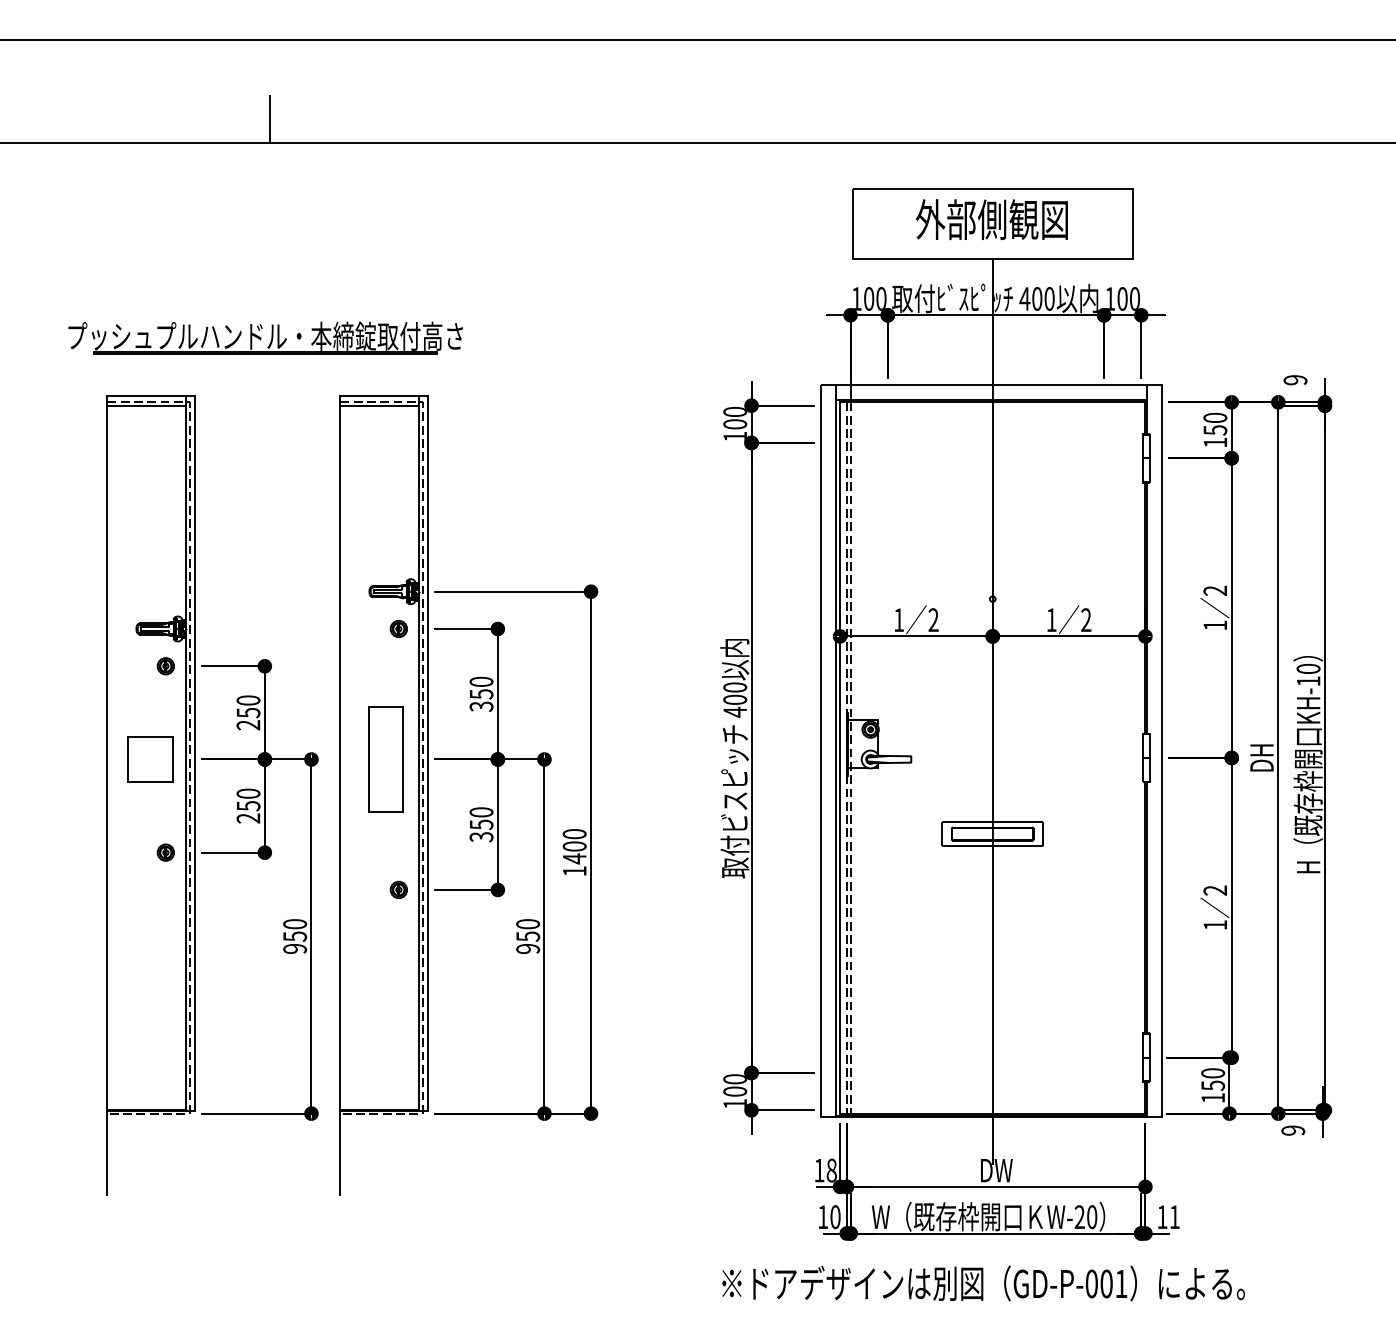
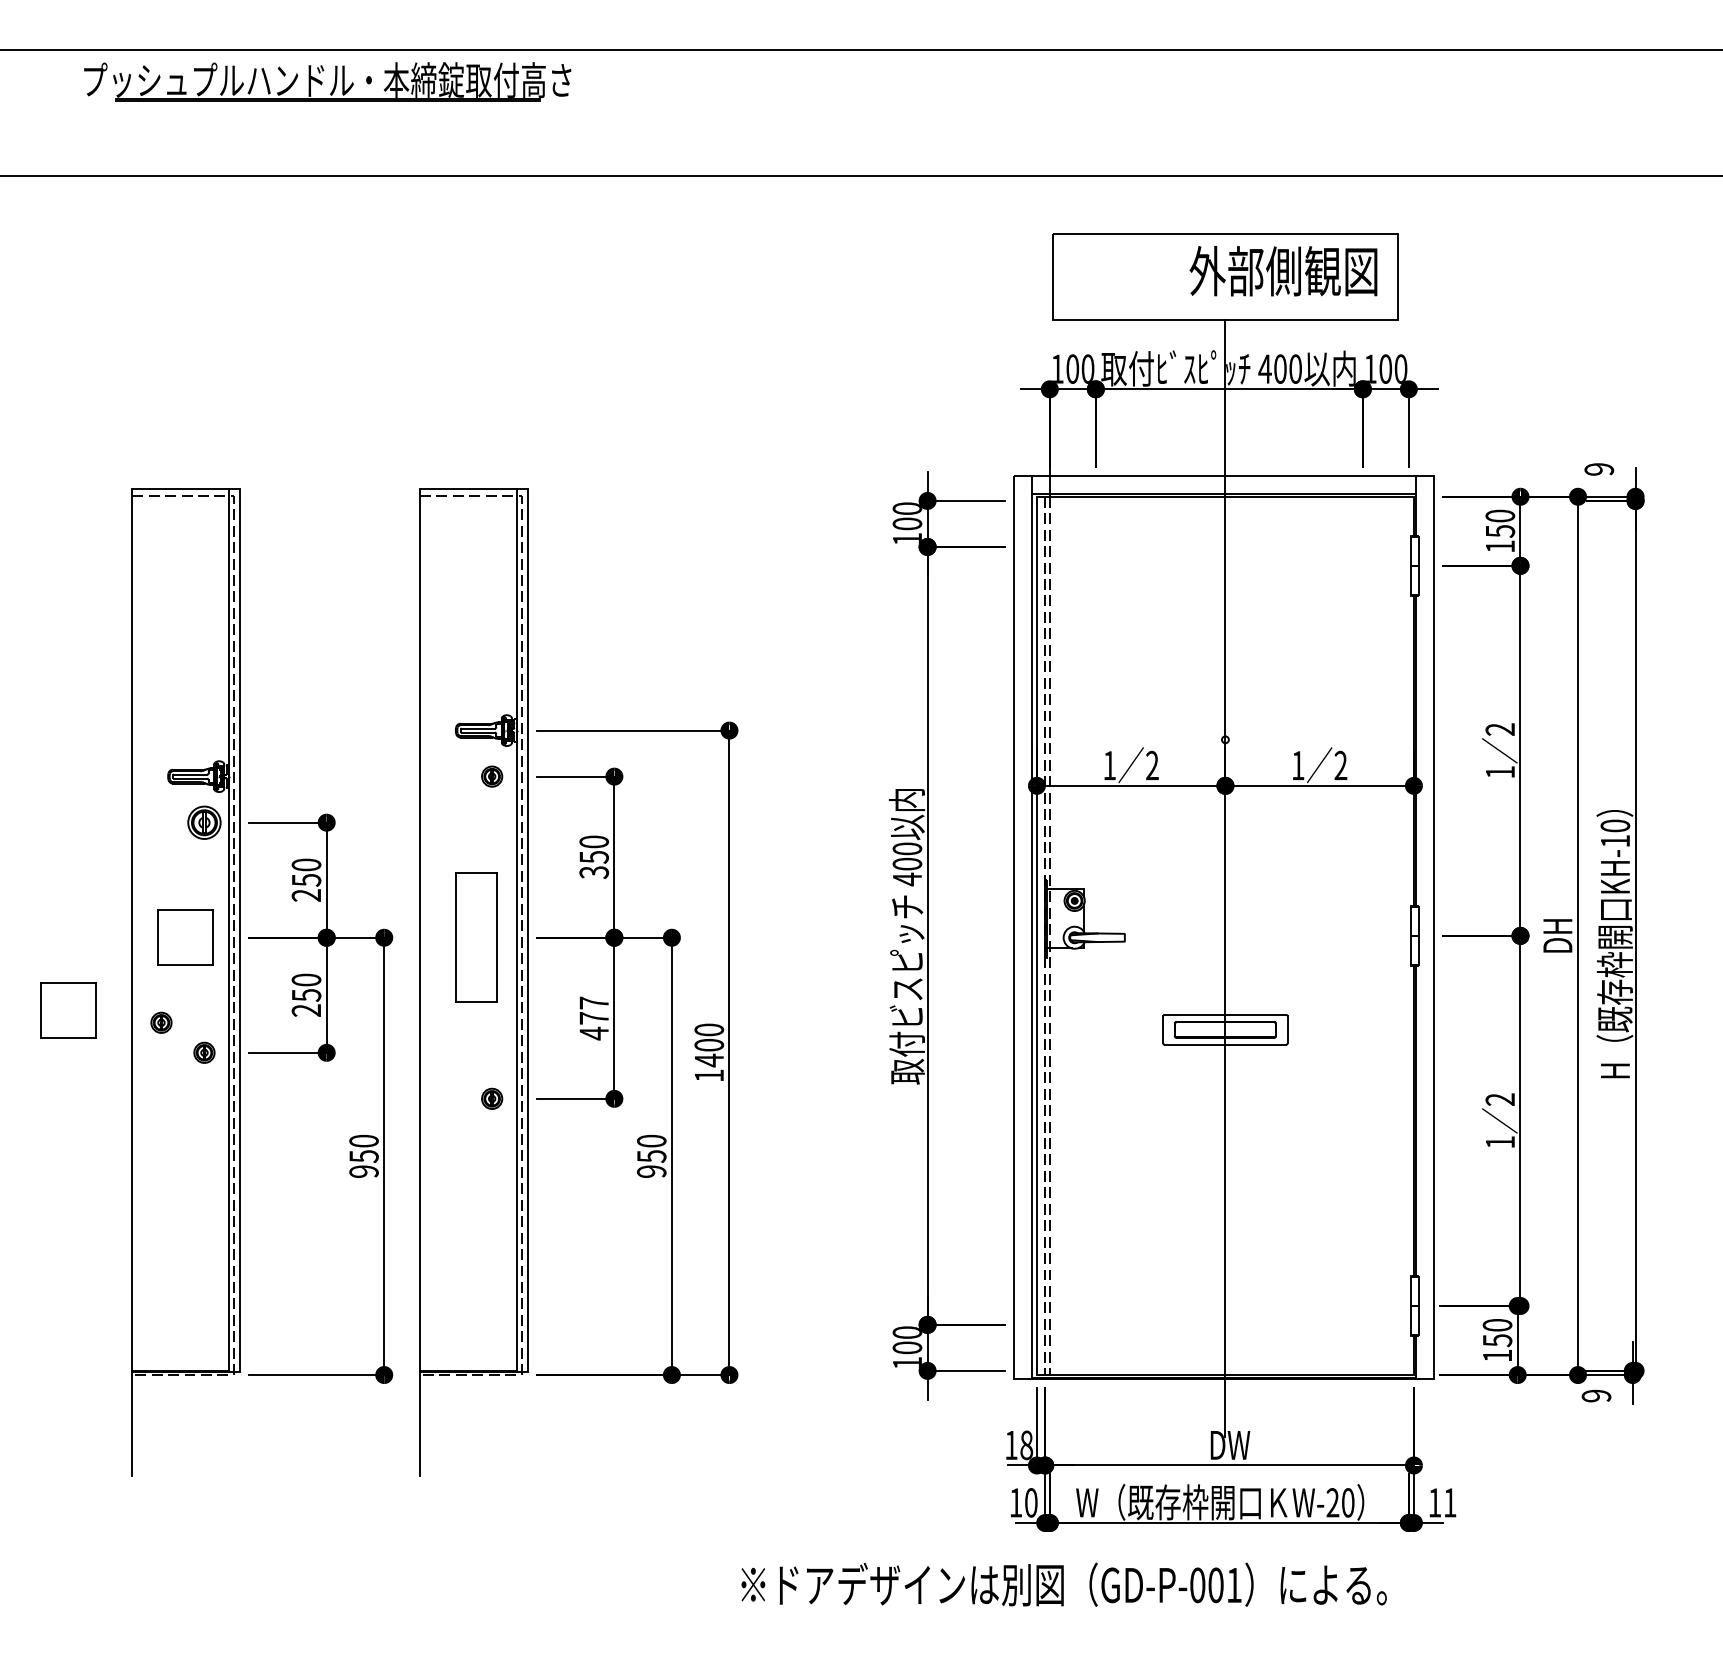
line: (270, 119) -> (333, 147), removed
text: (991, 219) -> (1283, 271), moved
part: (265, 337) -> (327, 81), moved
line: (146, 405) -> (180, 500), removed
line: (378, 405) -> (467, 500), removed
part: (165, 666) -> (204, 822), size x1.6
part: (55, 818) -> (68, 1010), added
text: (481, 824) -> (594, 1018), 350 -> 477
part: (131, 828) -> (161, 1022), added
text: (983, 1283) -> (1063, 1584), moved

